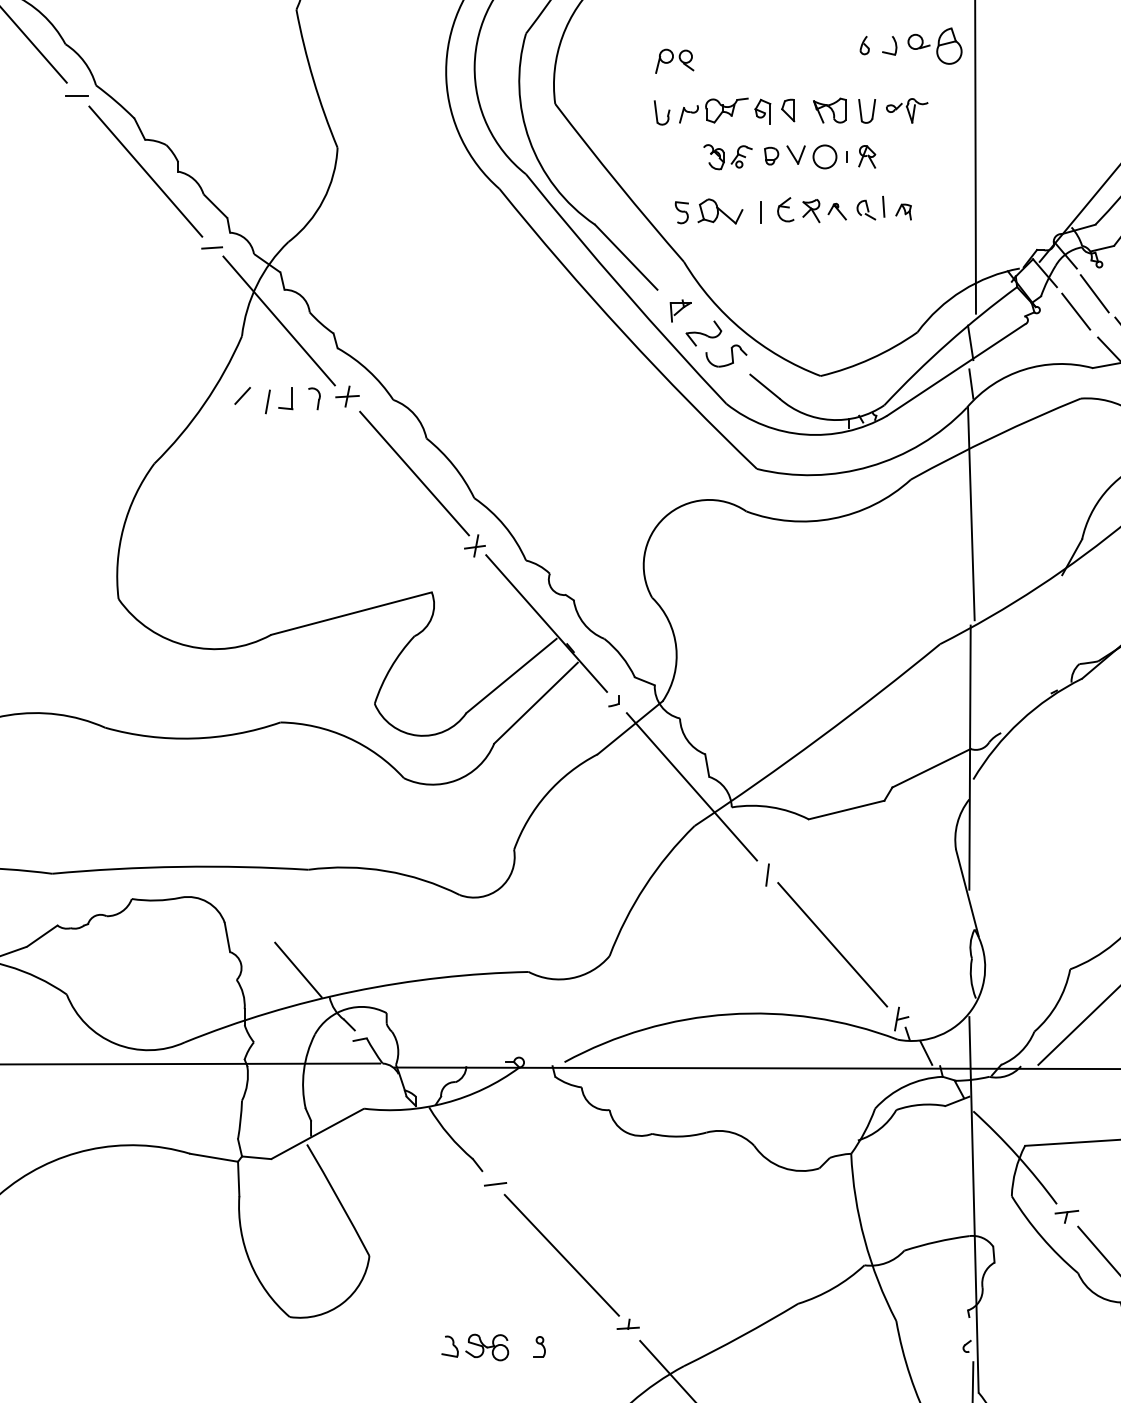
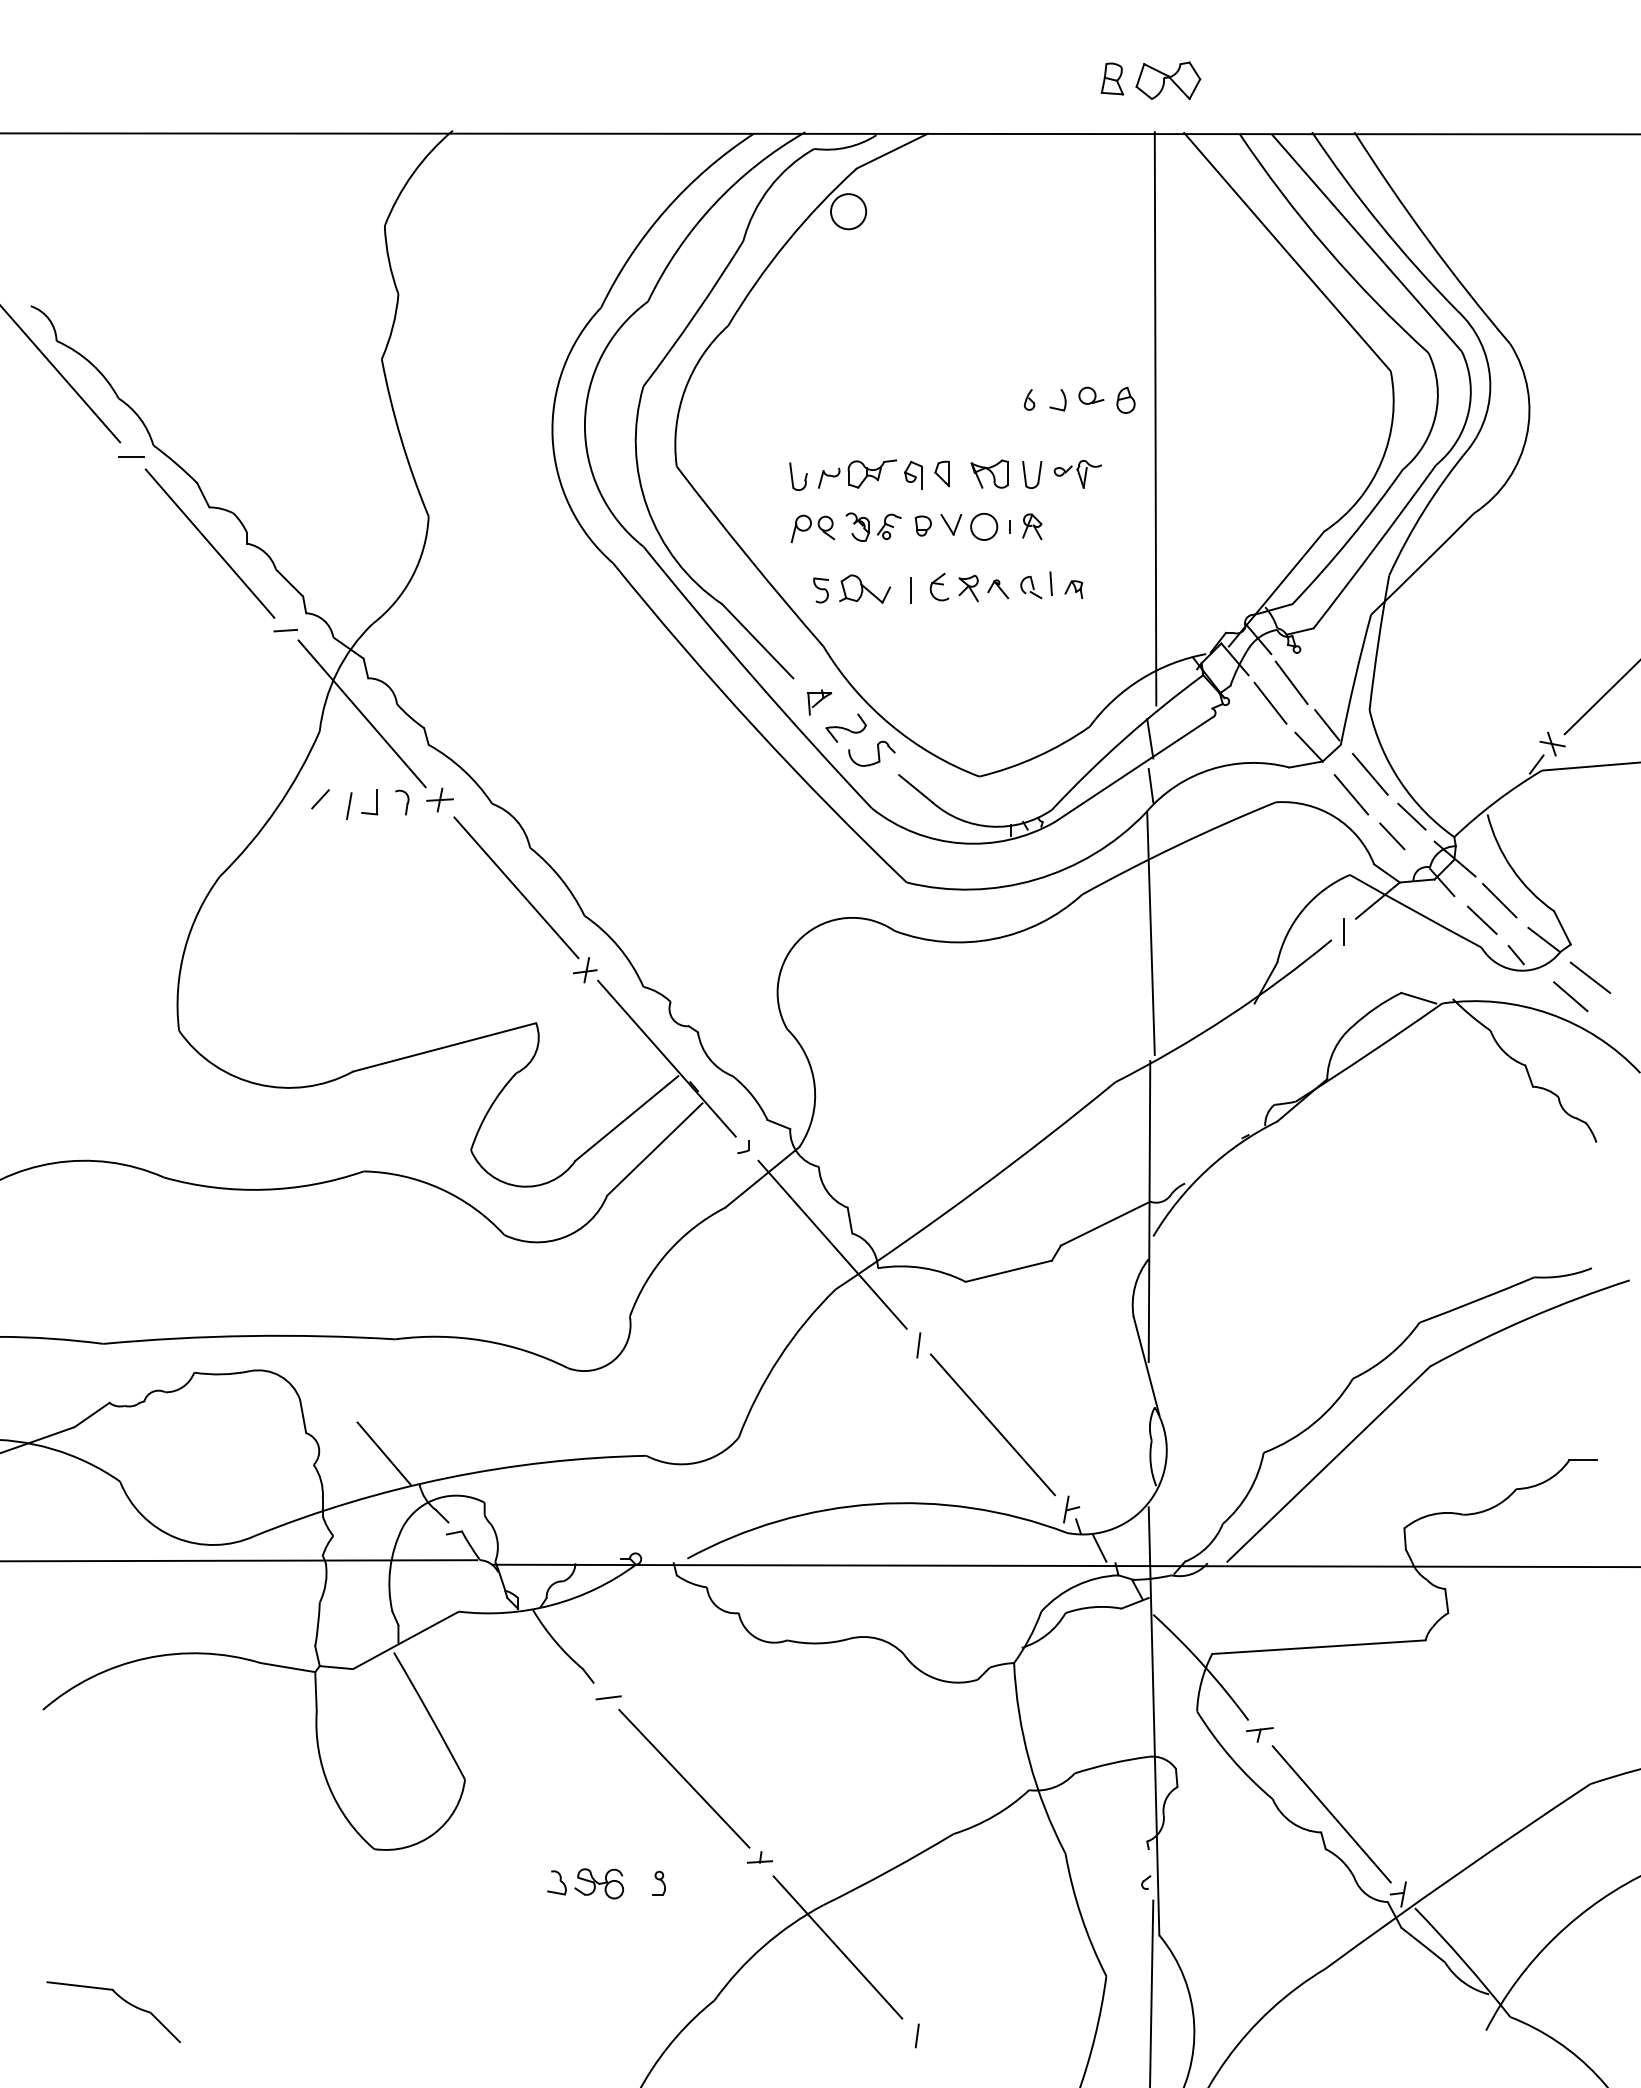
part: (948, 45) -> (1125, 399), size x0.62
part: (674, 60) -> (812, 528), moved

